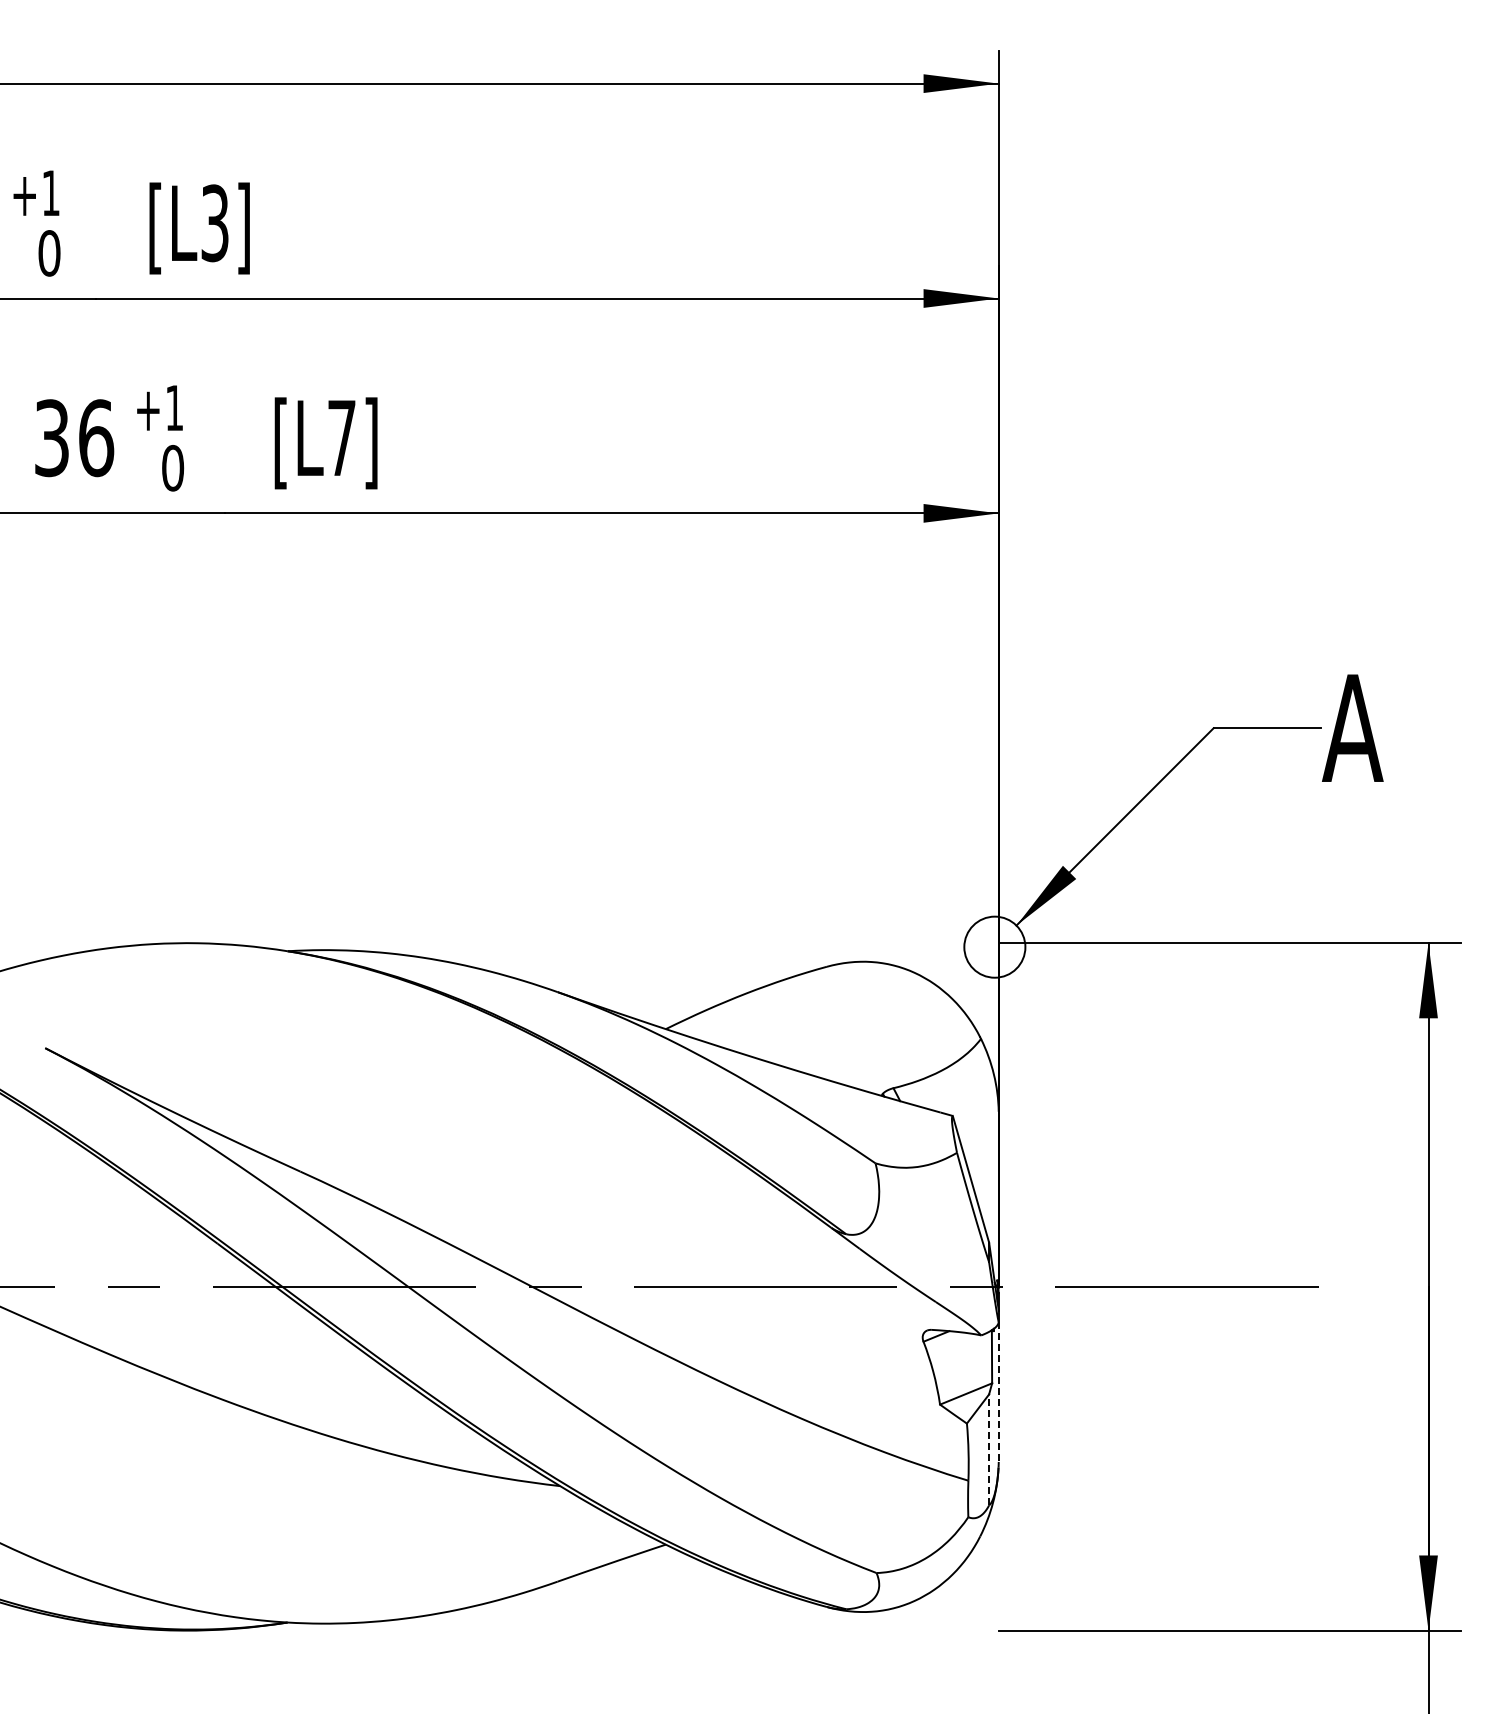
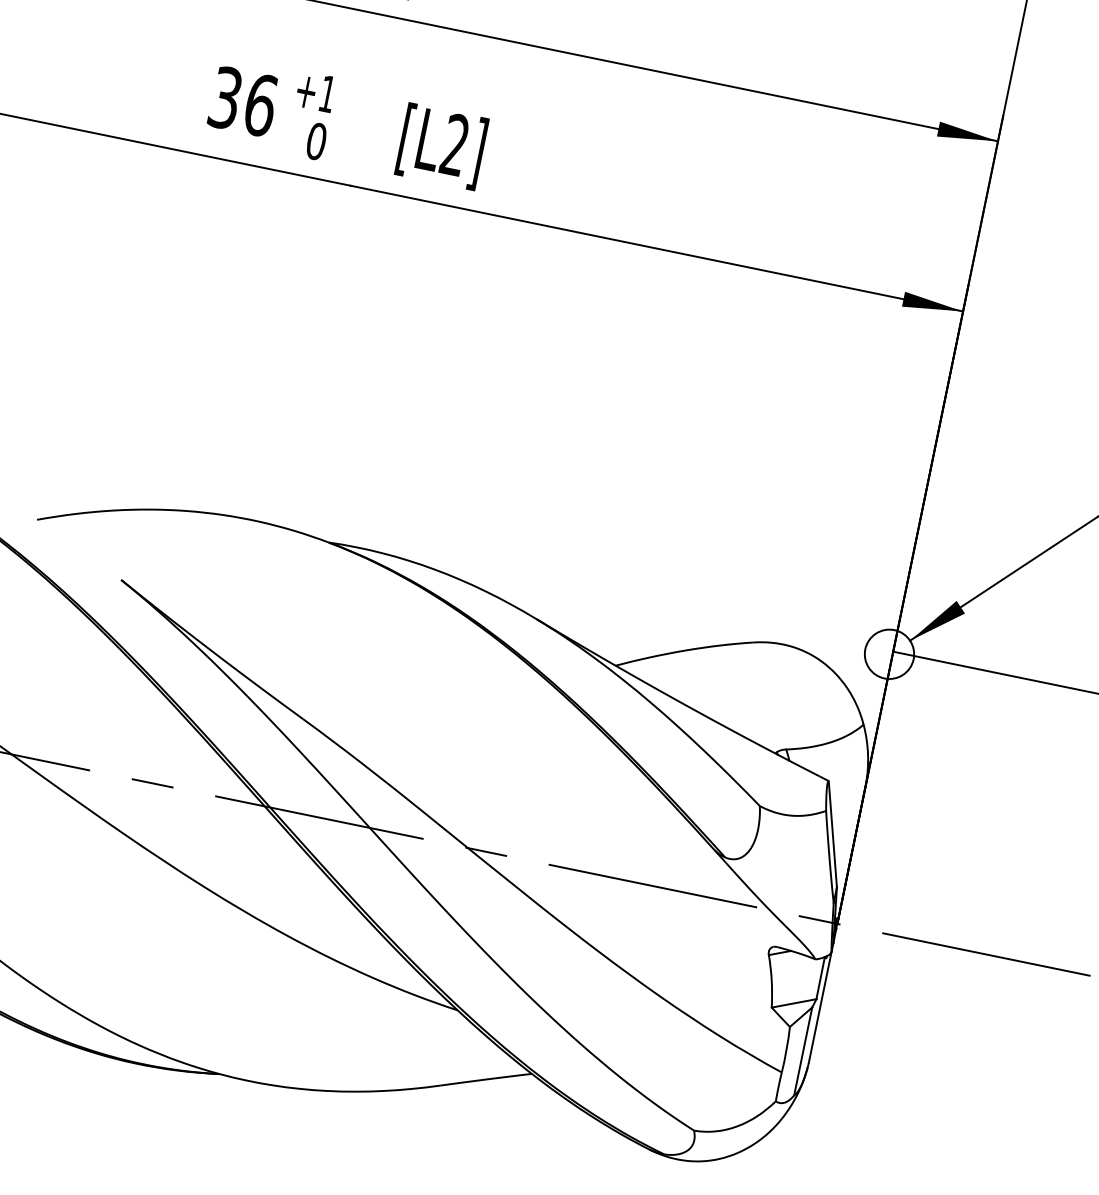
text: (341, 437) -> (454, 144), [L7] -> [L2]
line: (998, 1392) -> (819, 1007), dashed -> solid
line: (989, 1449) -> (803, 1051), dashed -> solid

